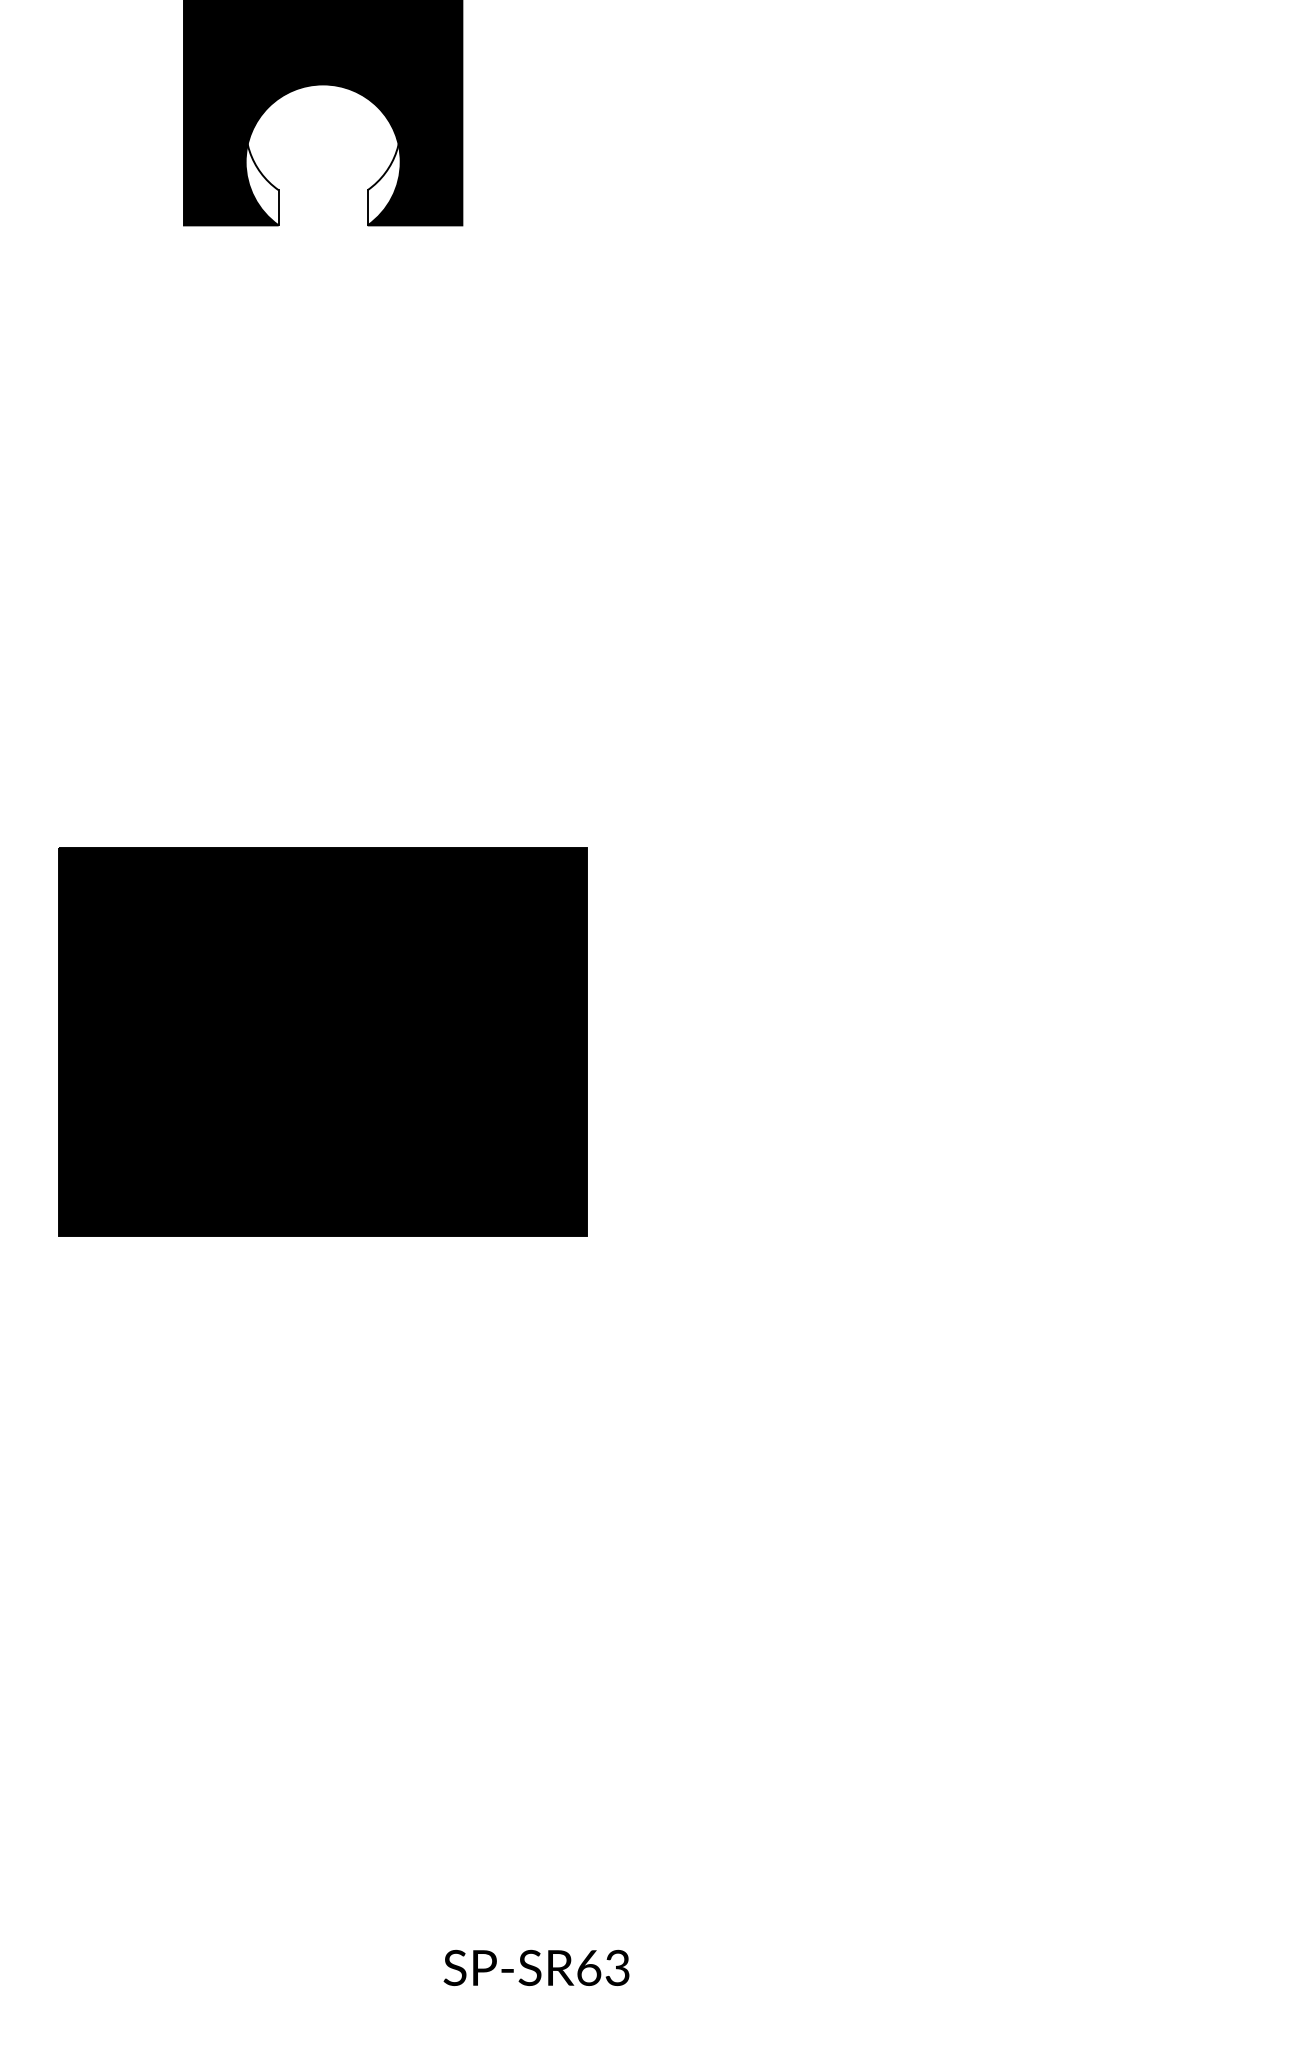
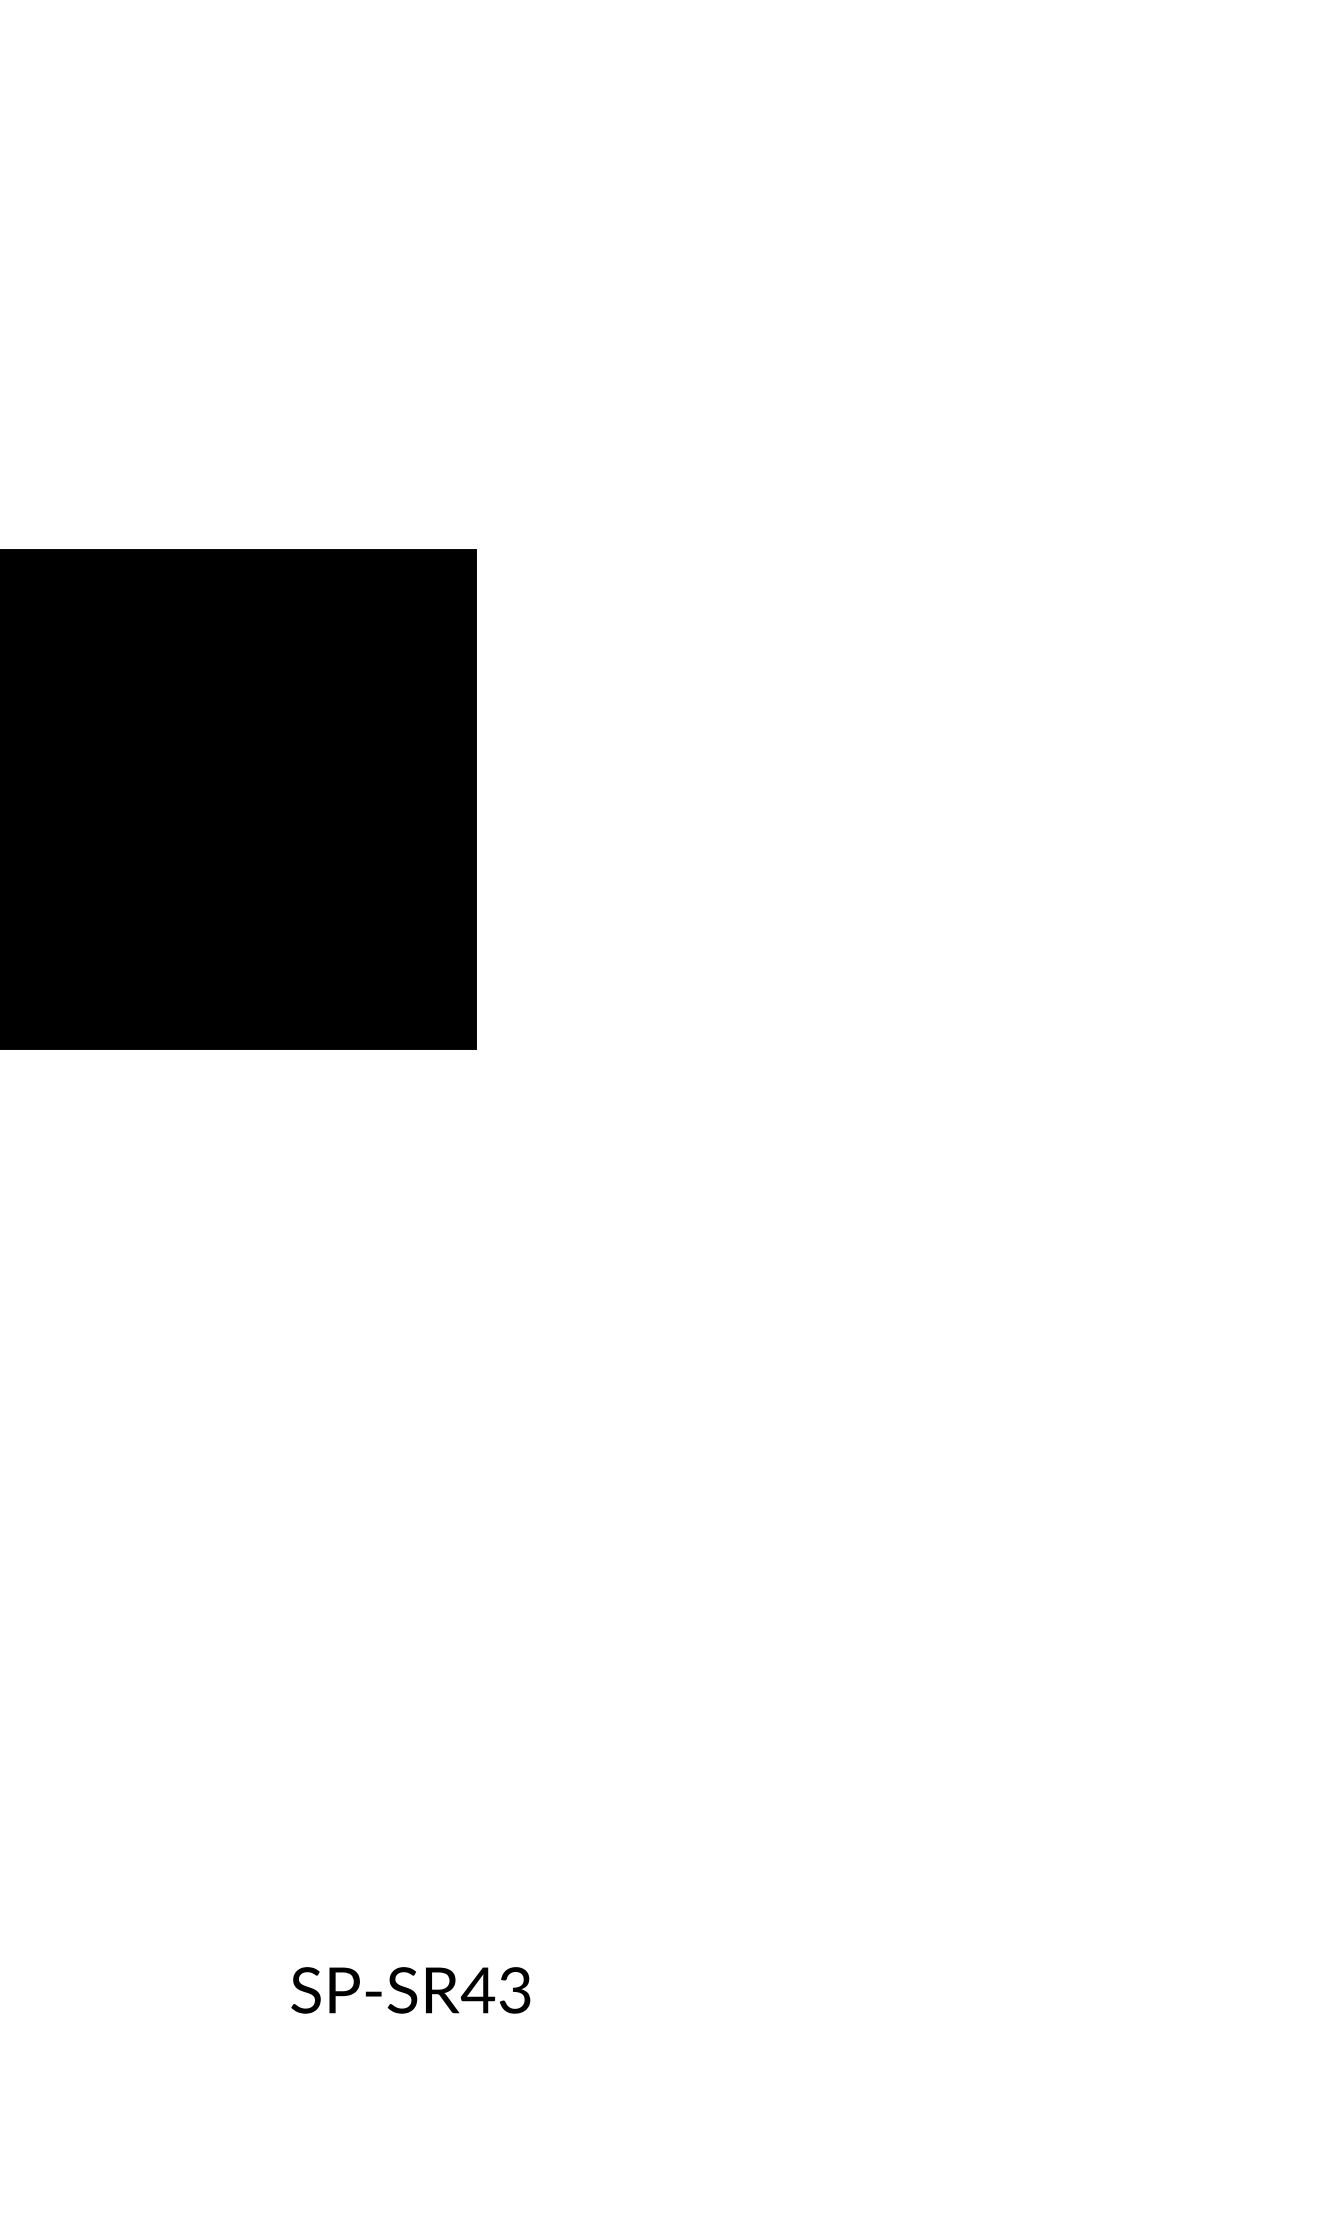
text: (588, 1967) -> (477, 1989), SP-SR63 -> SP-SR43

